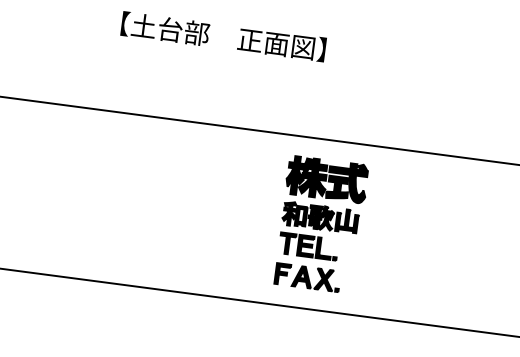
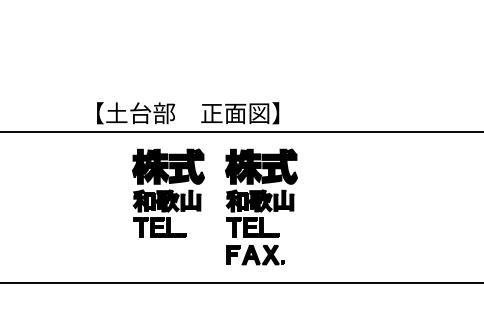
text: (224, 37) -> (188, 113), moved
part: (219, 194) -> (168, 192), added

